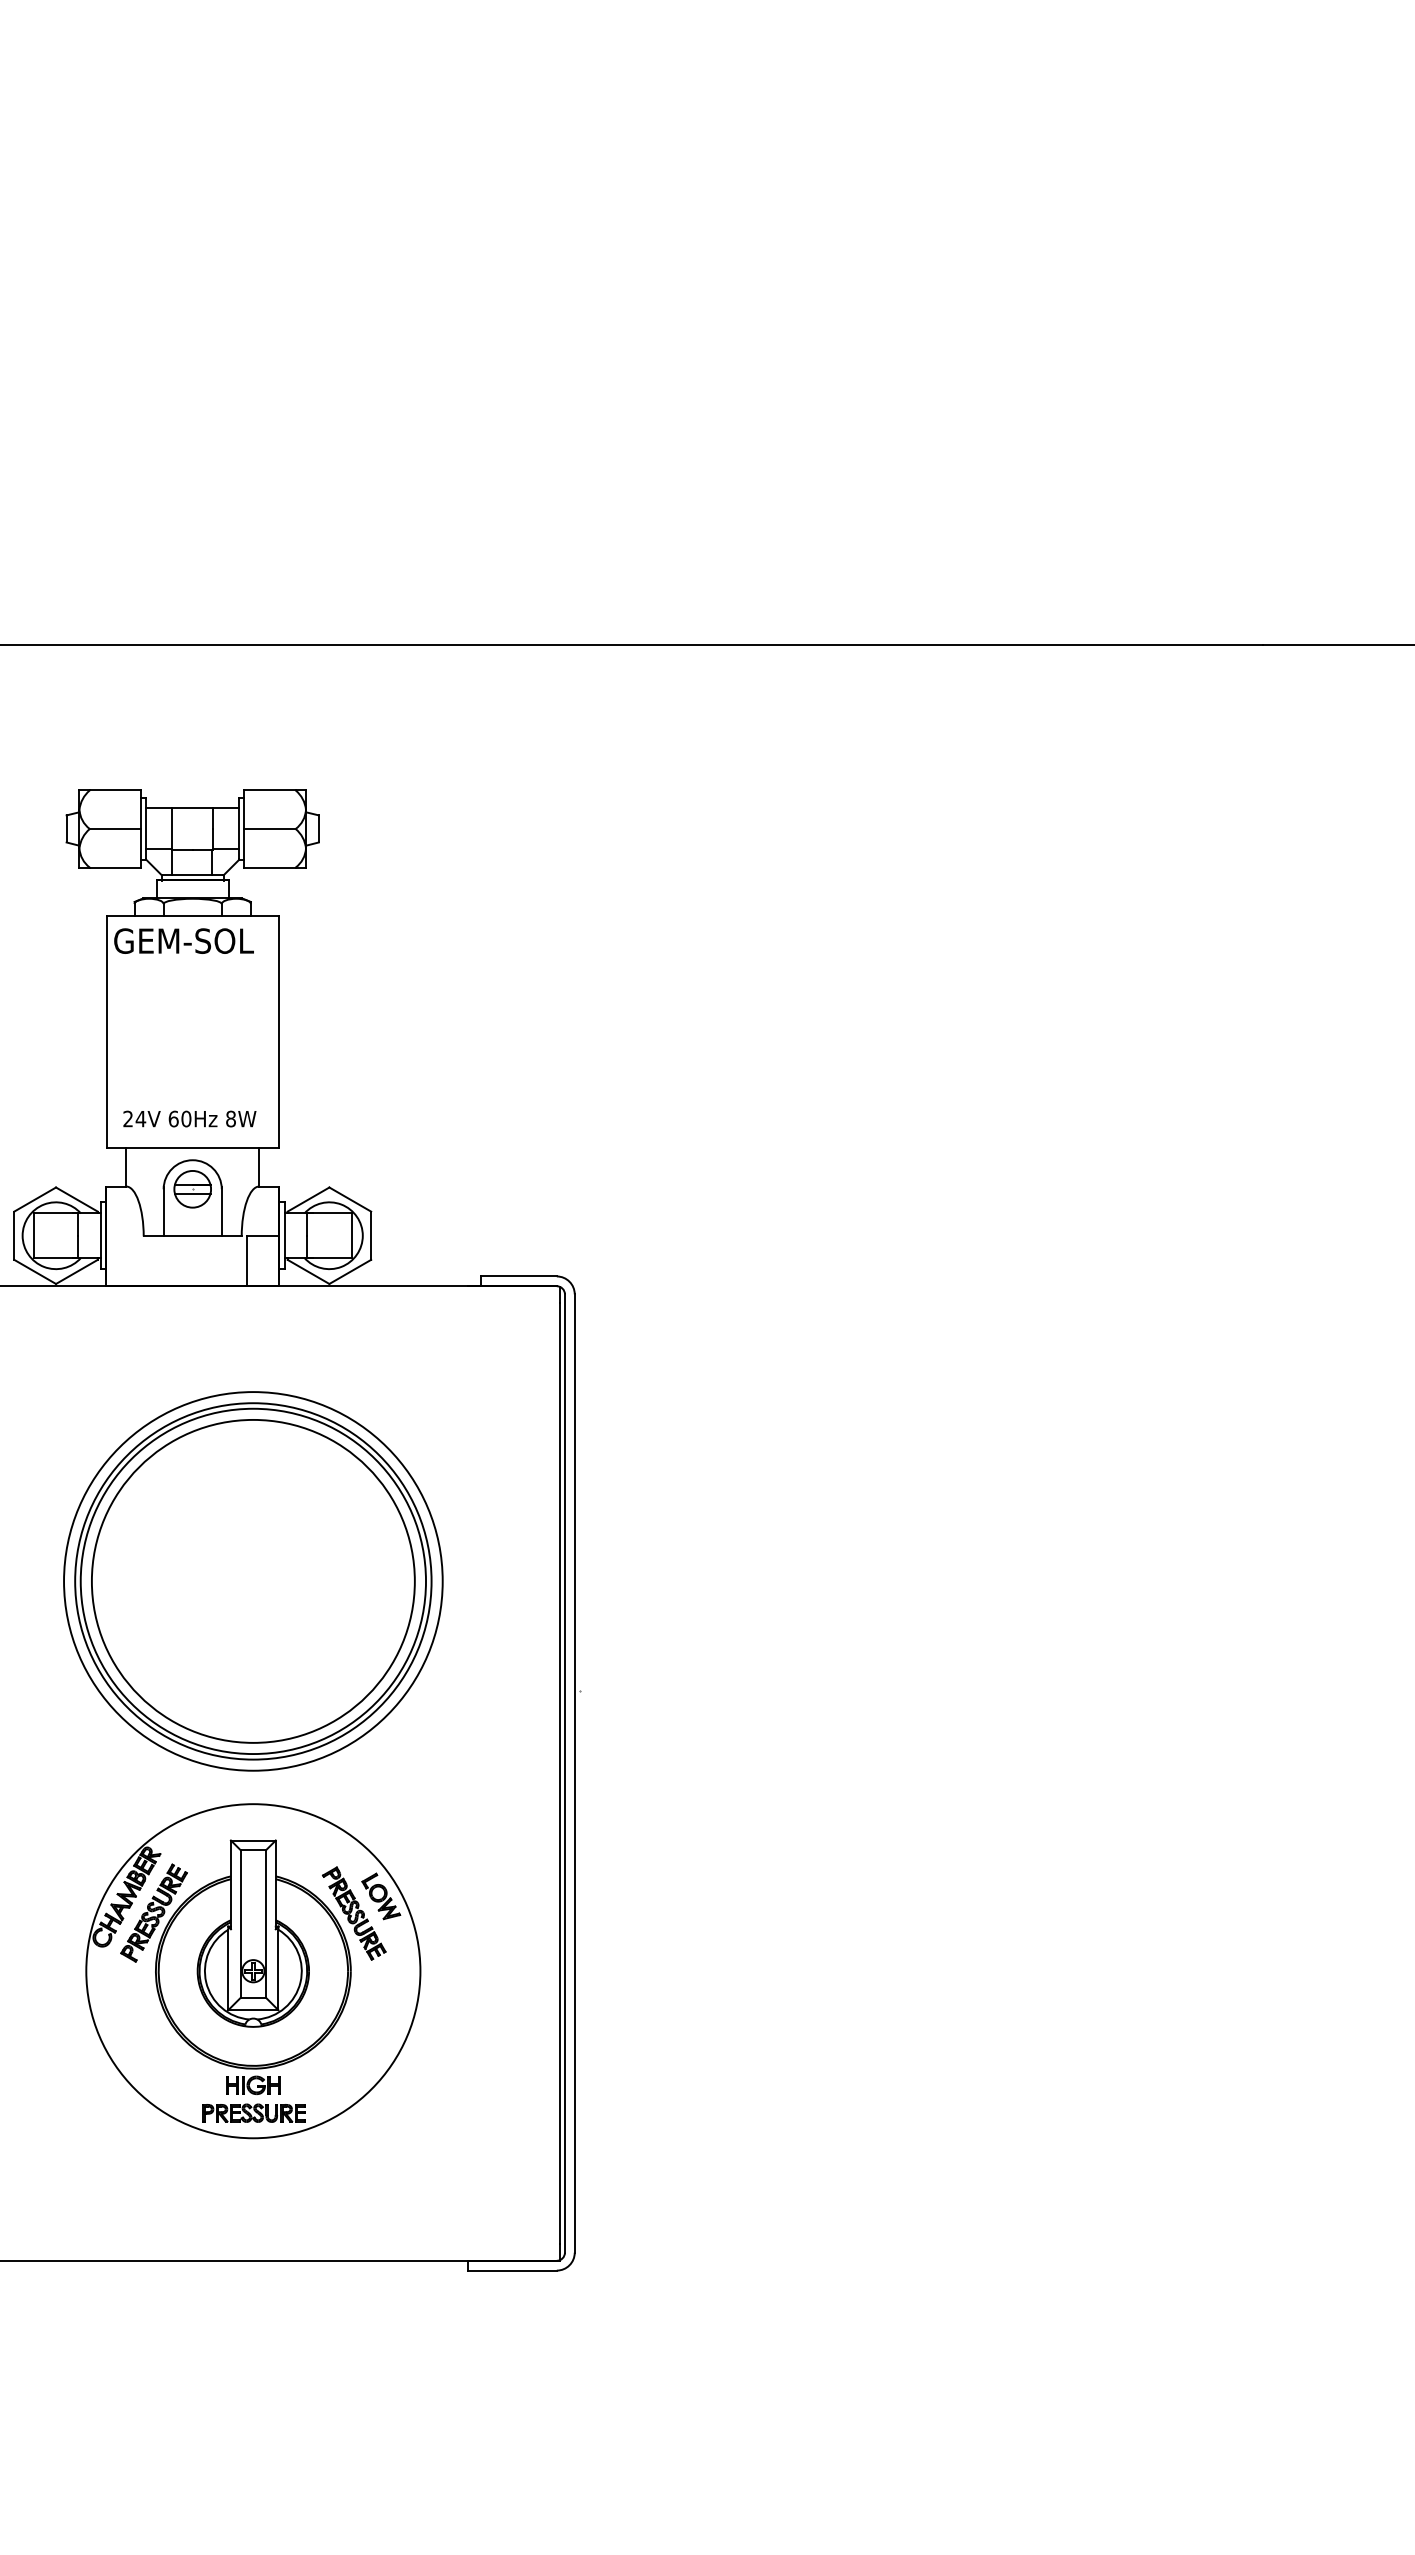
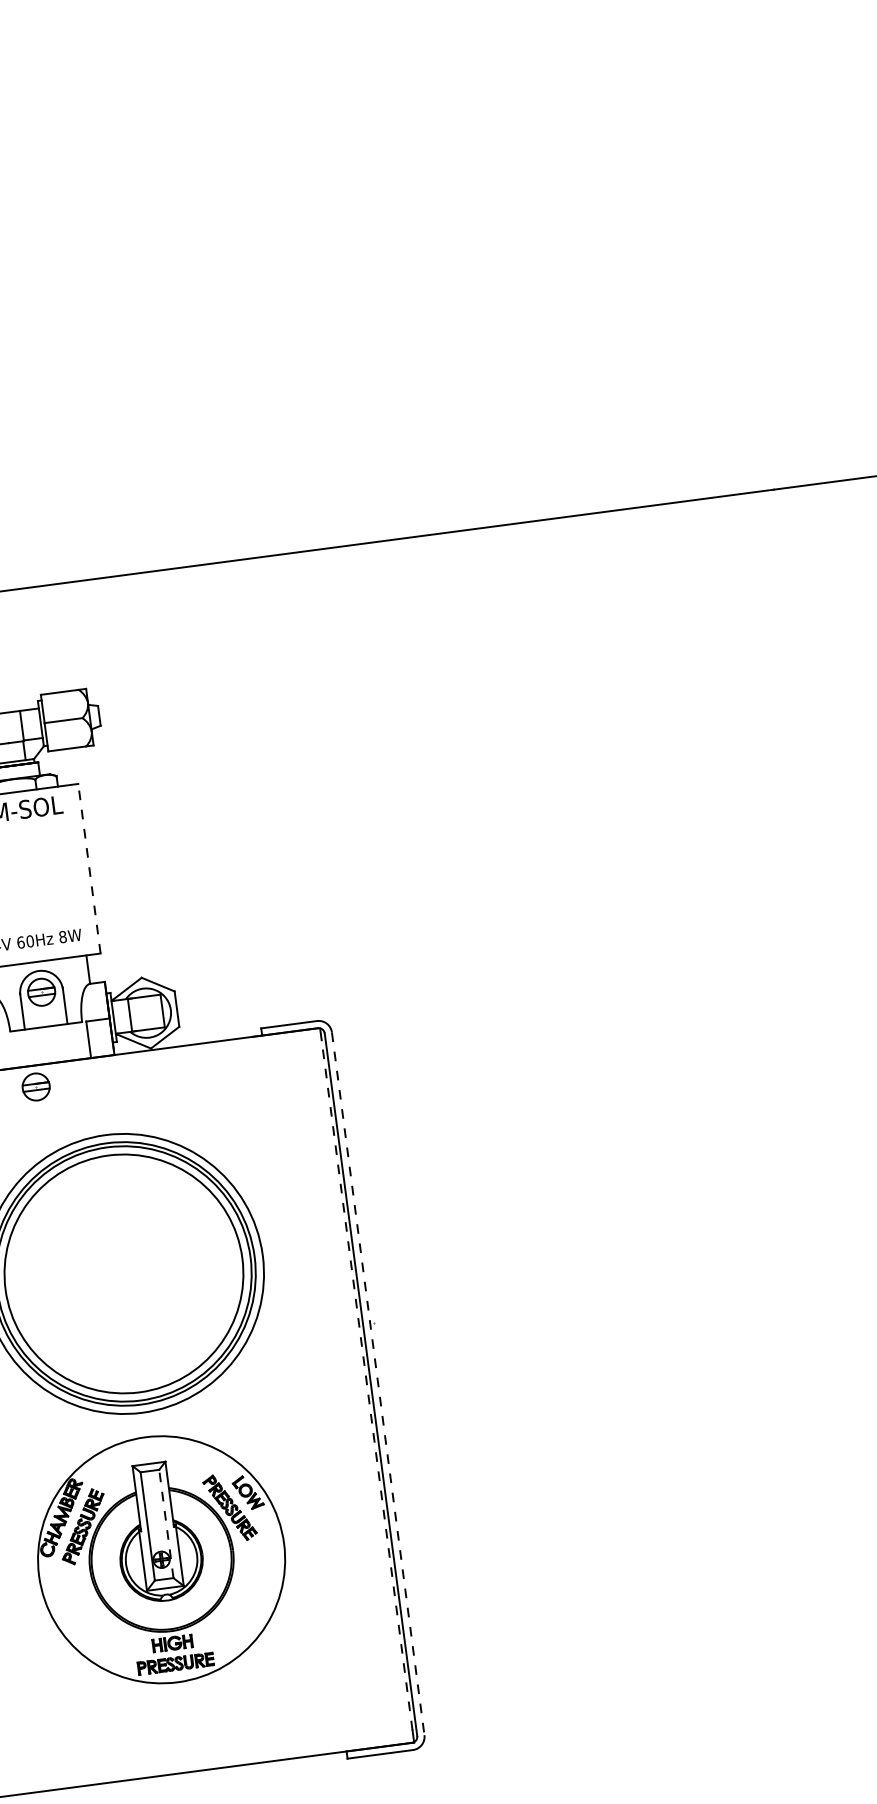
line: (278, 1032) -> (89, 869), solid -> dashed
part: (168, 1315) -> (36, 1087), added
line: (559, 1773) -> (367, 1385), solid -> dashed
line: (574, 1774) -> (378, 1384), solid -> dashed
line: (266, 1924) -> (166, 1524), solid -> dashed

